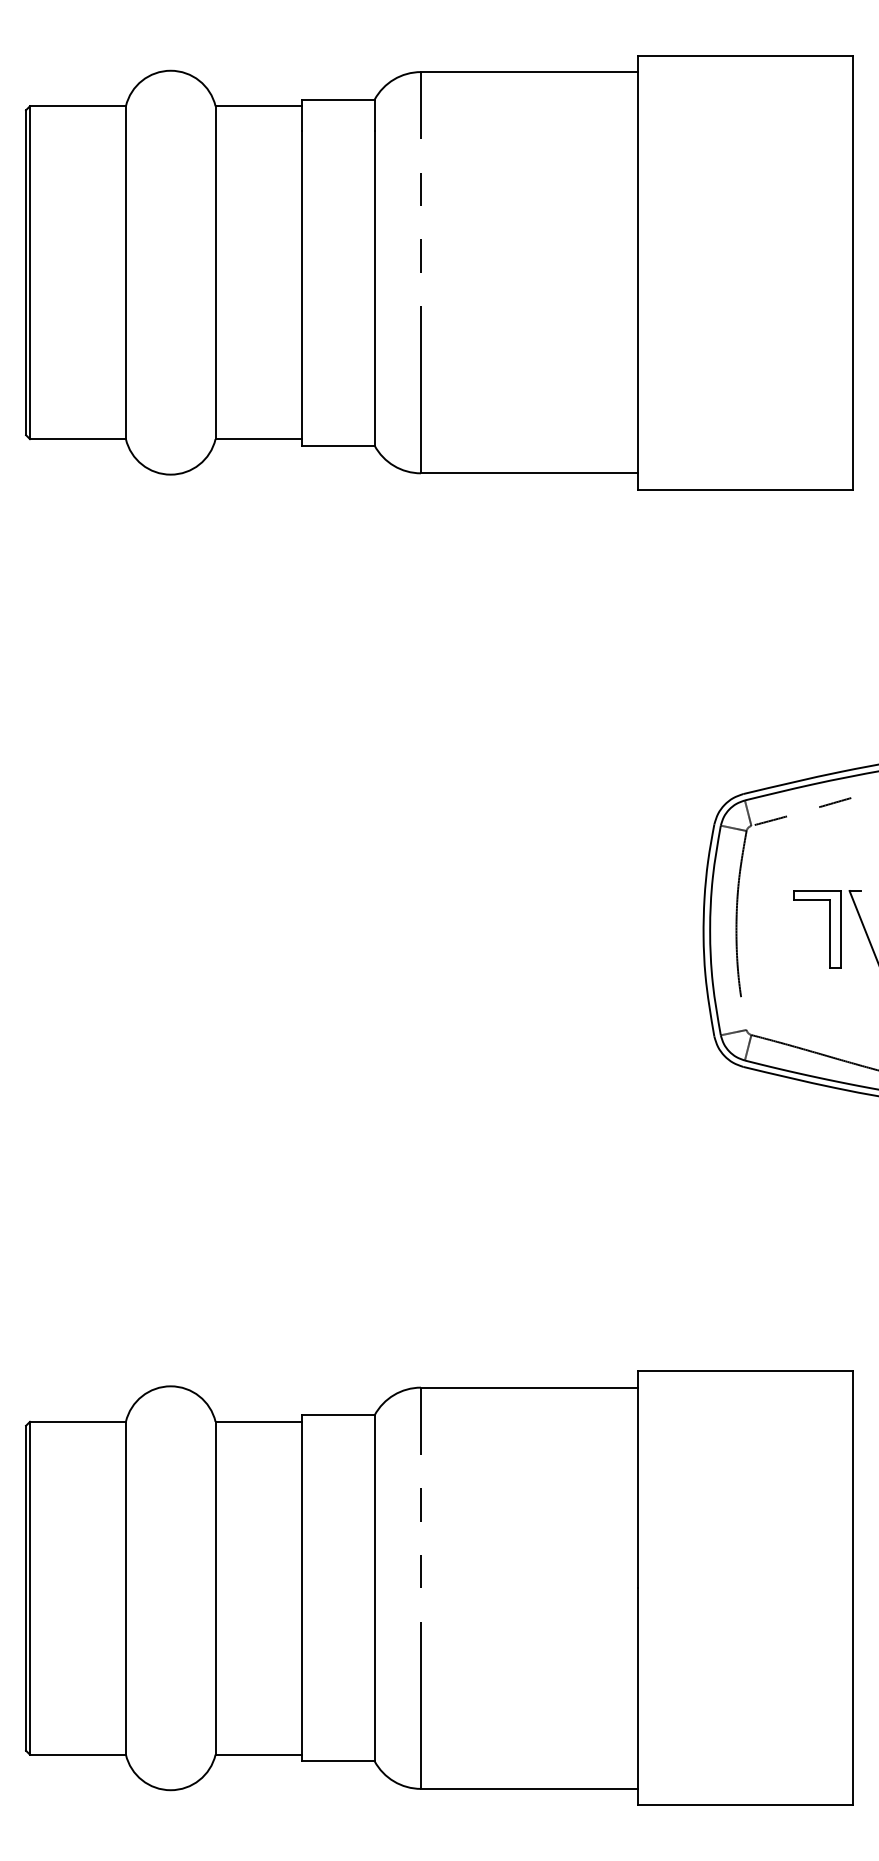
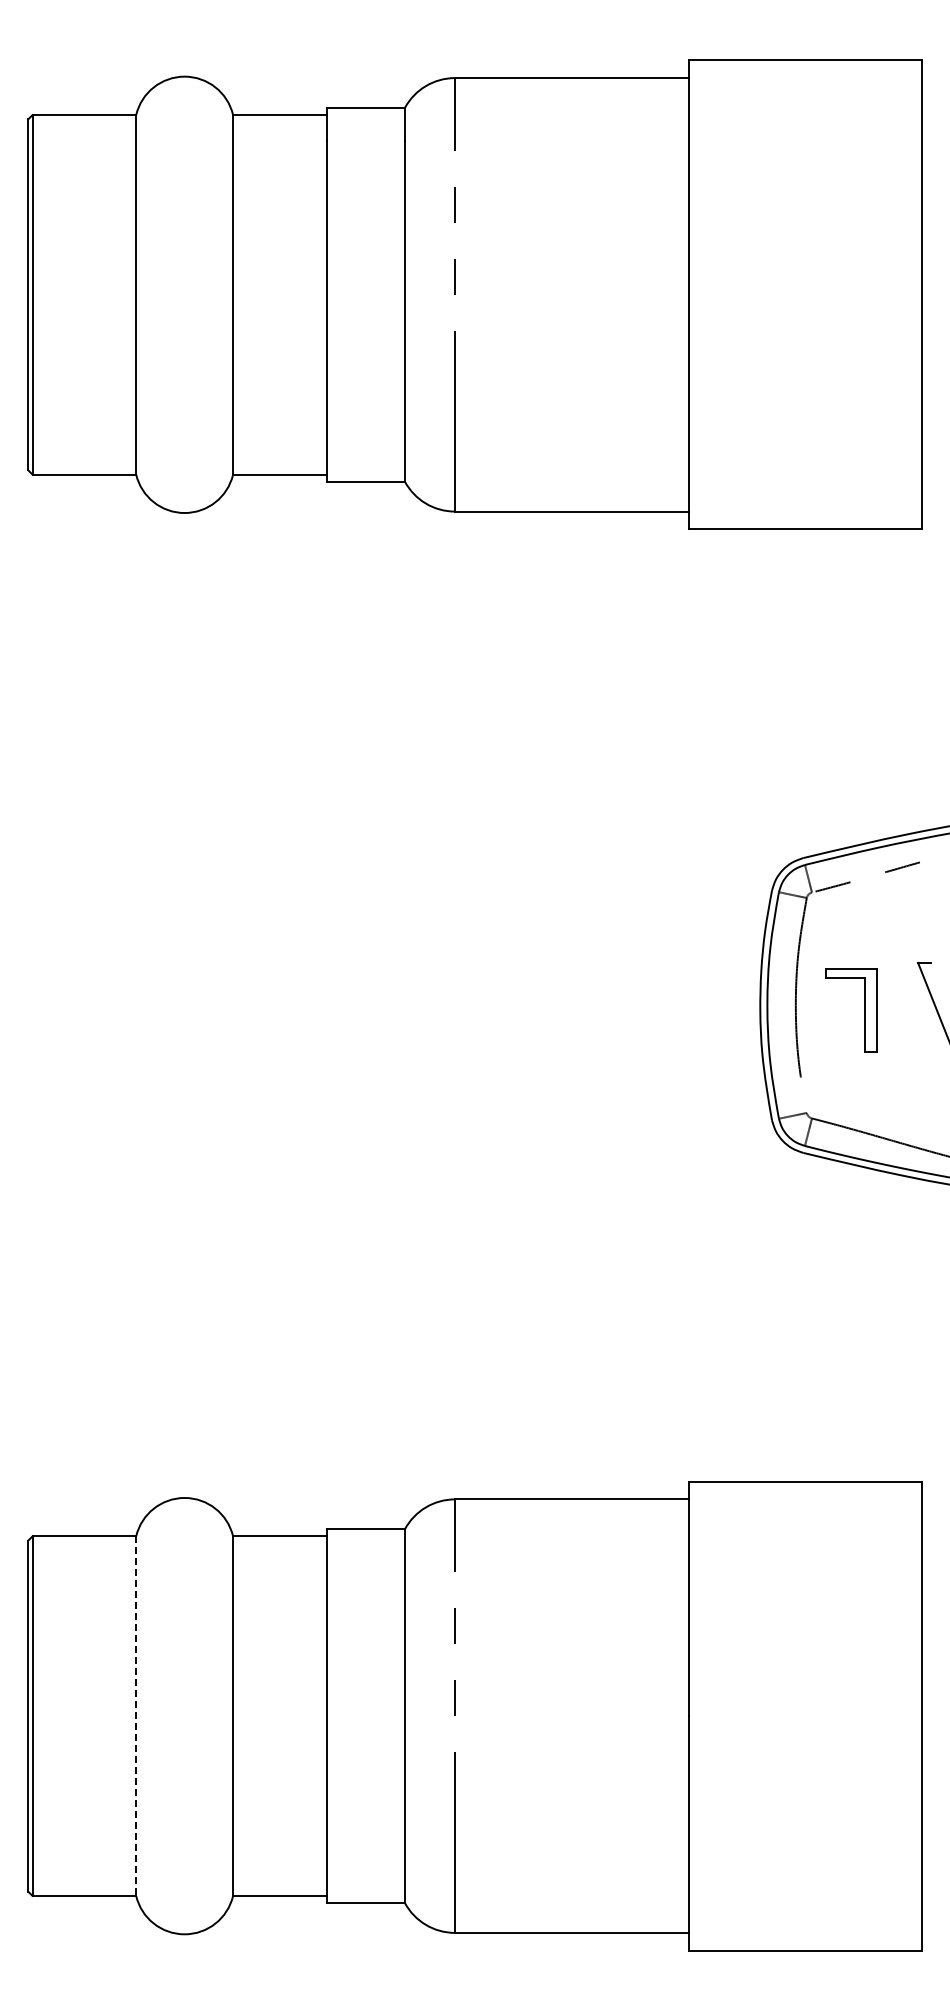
part: (829, 929) -> (864, 1010), moved
line: (126, 1588) -> (136, 1716), solid -> dashed

